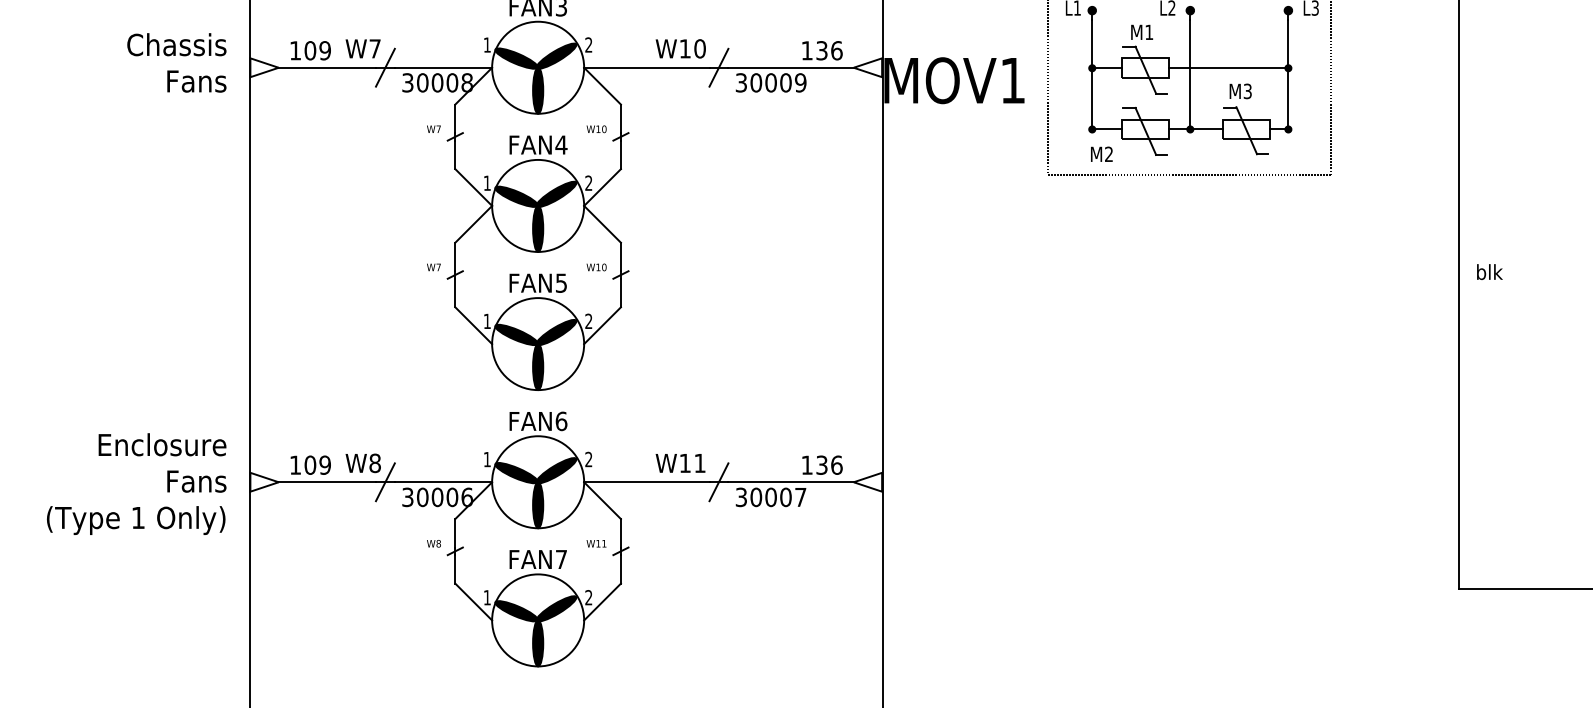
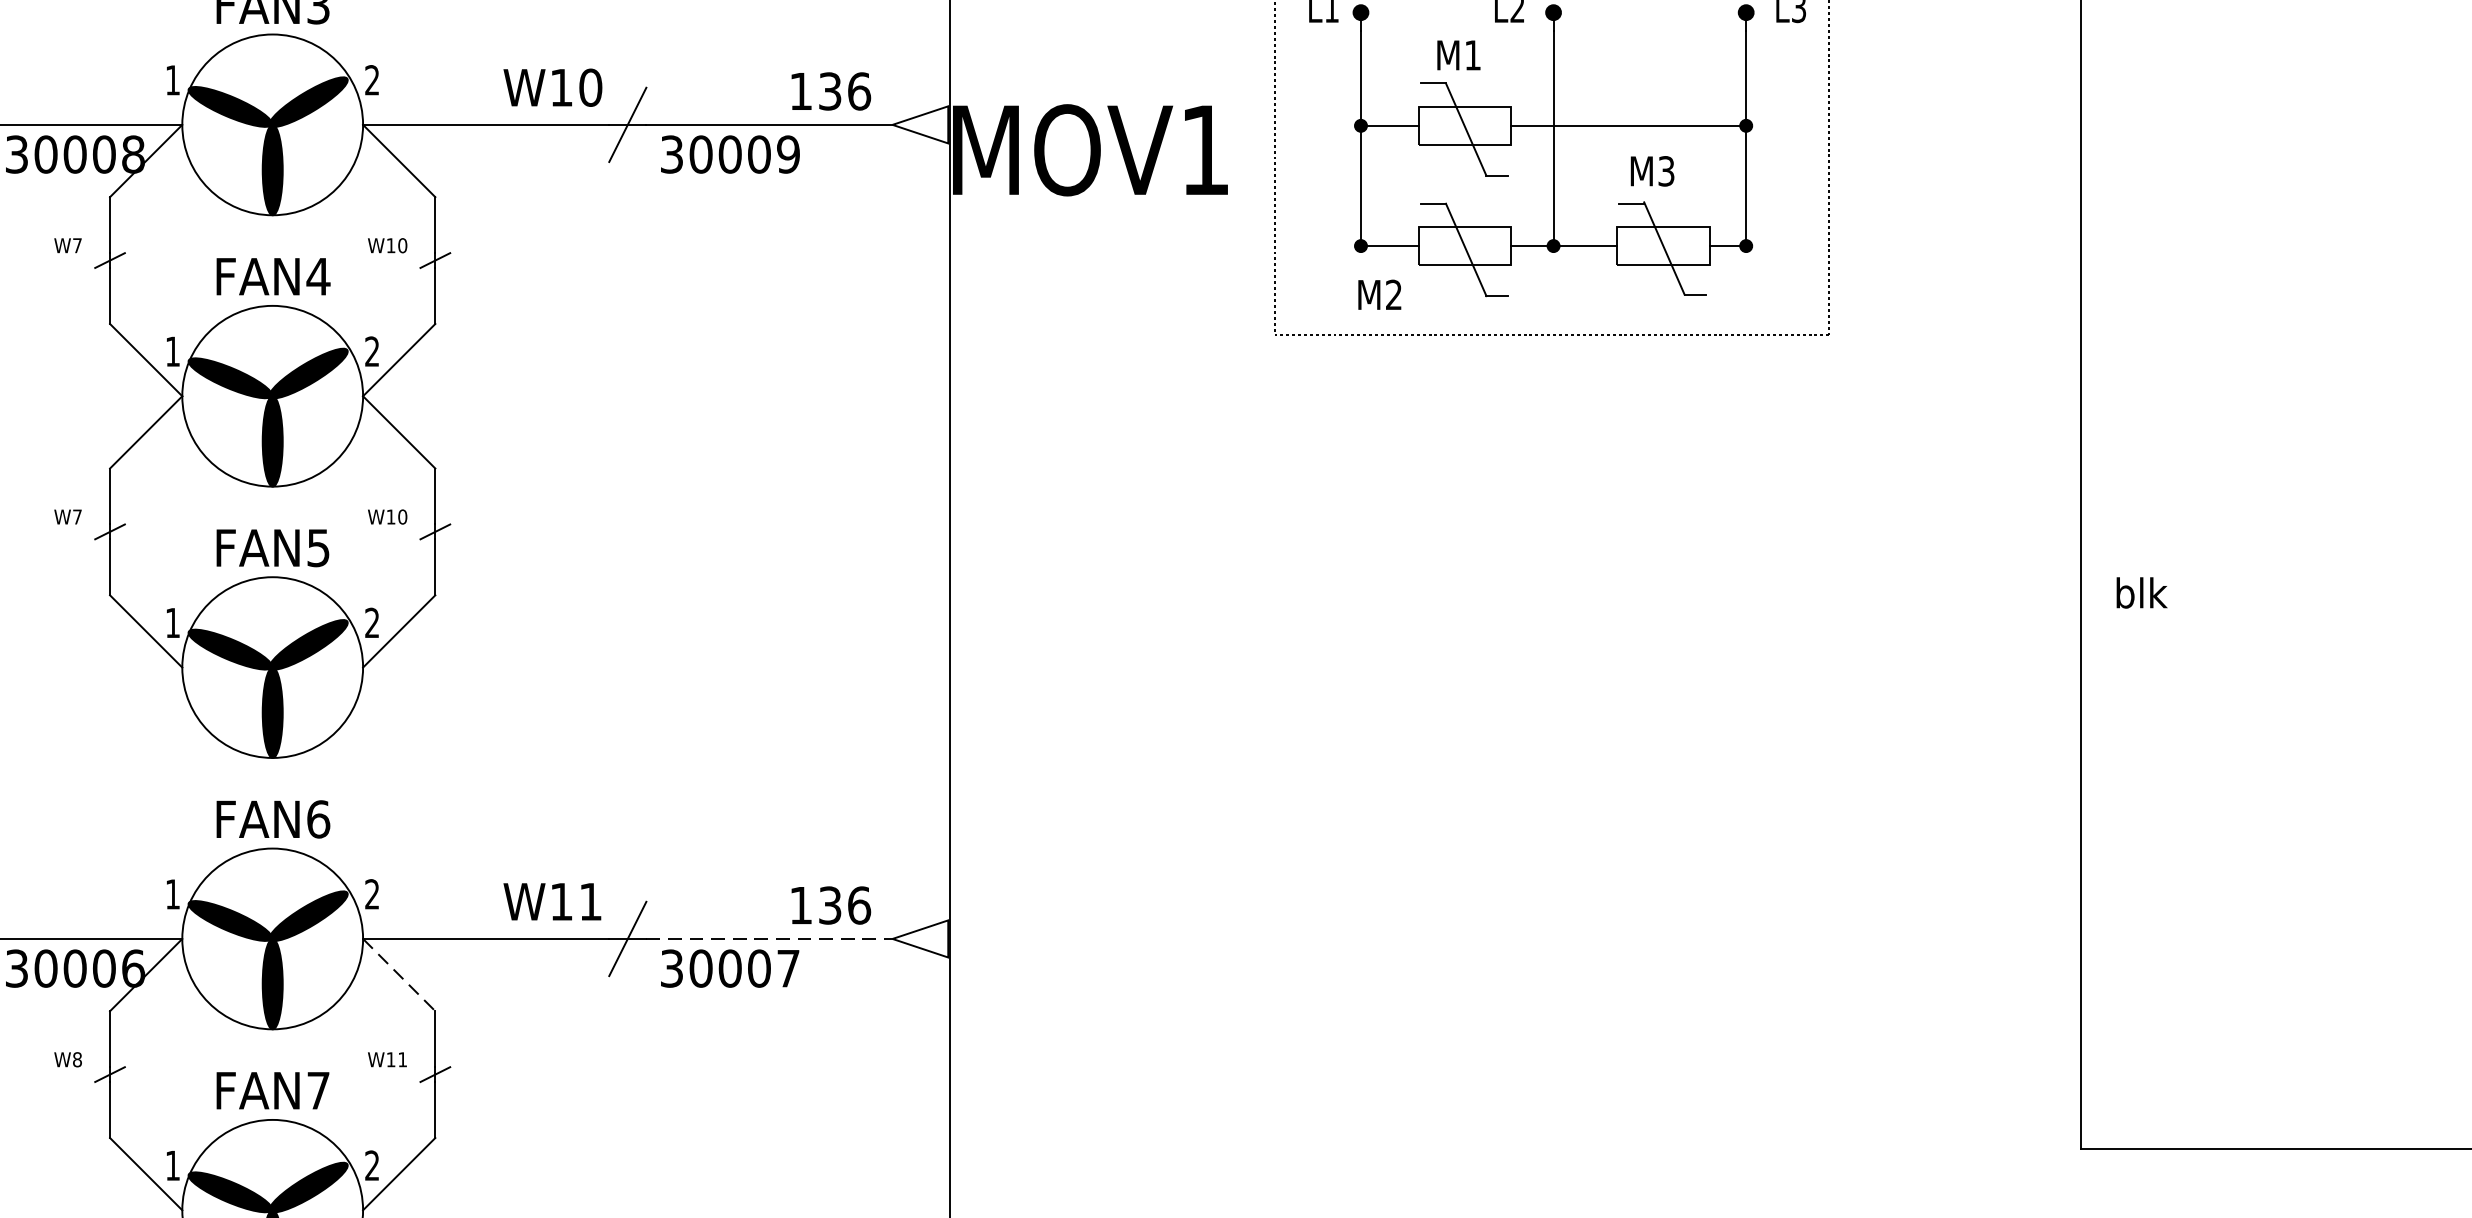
text: (1489, 271) -> (2141, 591), moved
line: (791, 482) -> (770, 939), solid -> dashed
line: (602, 501) -> (399, 976), solid -> dashed

